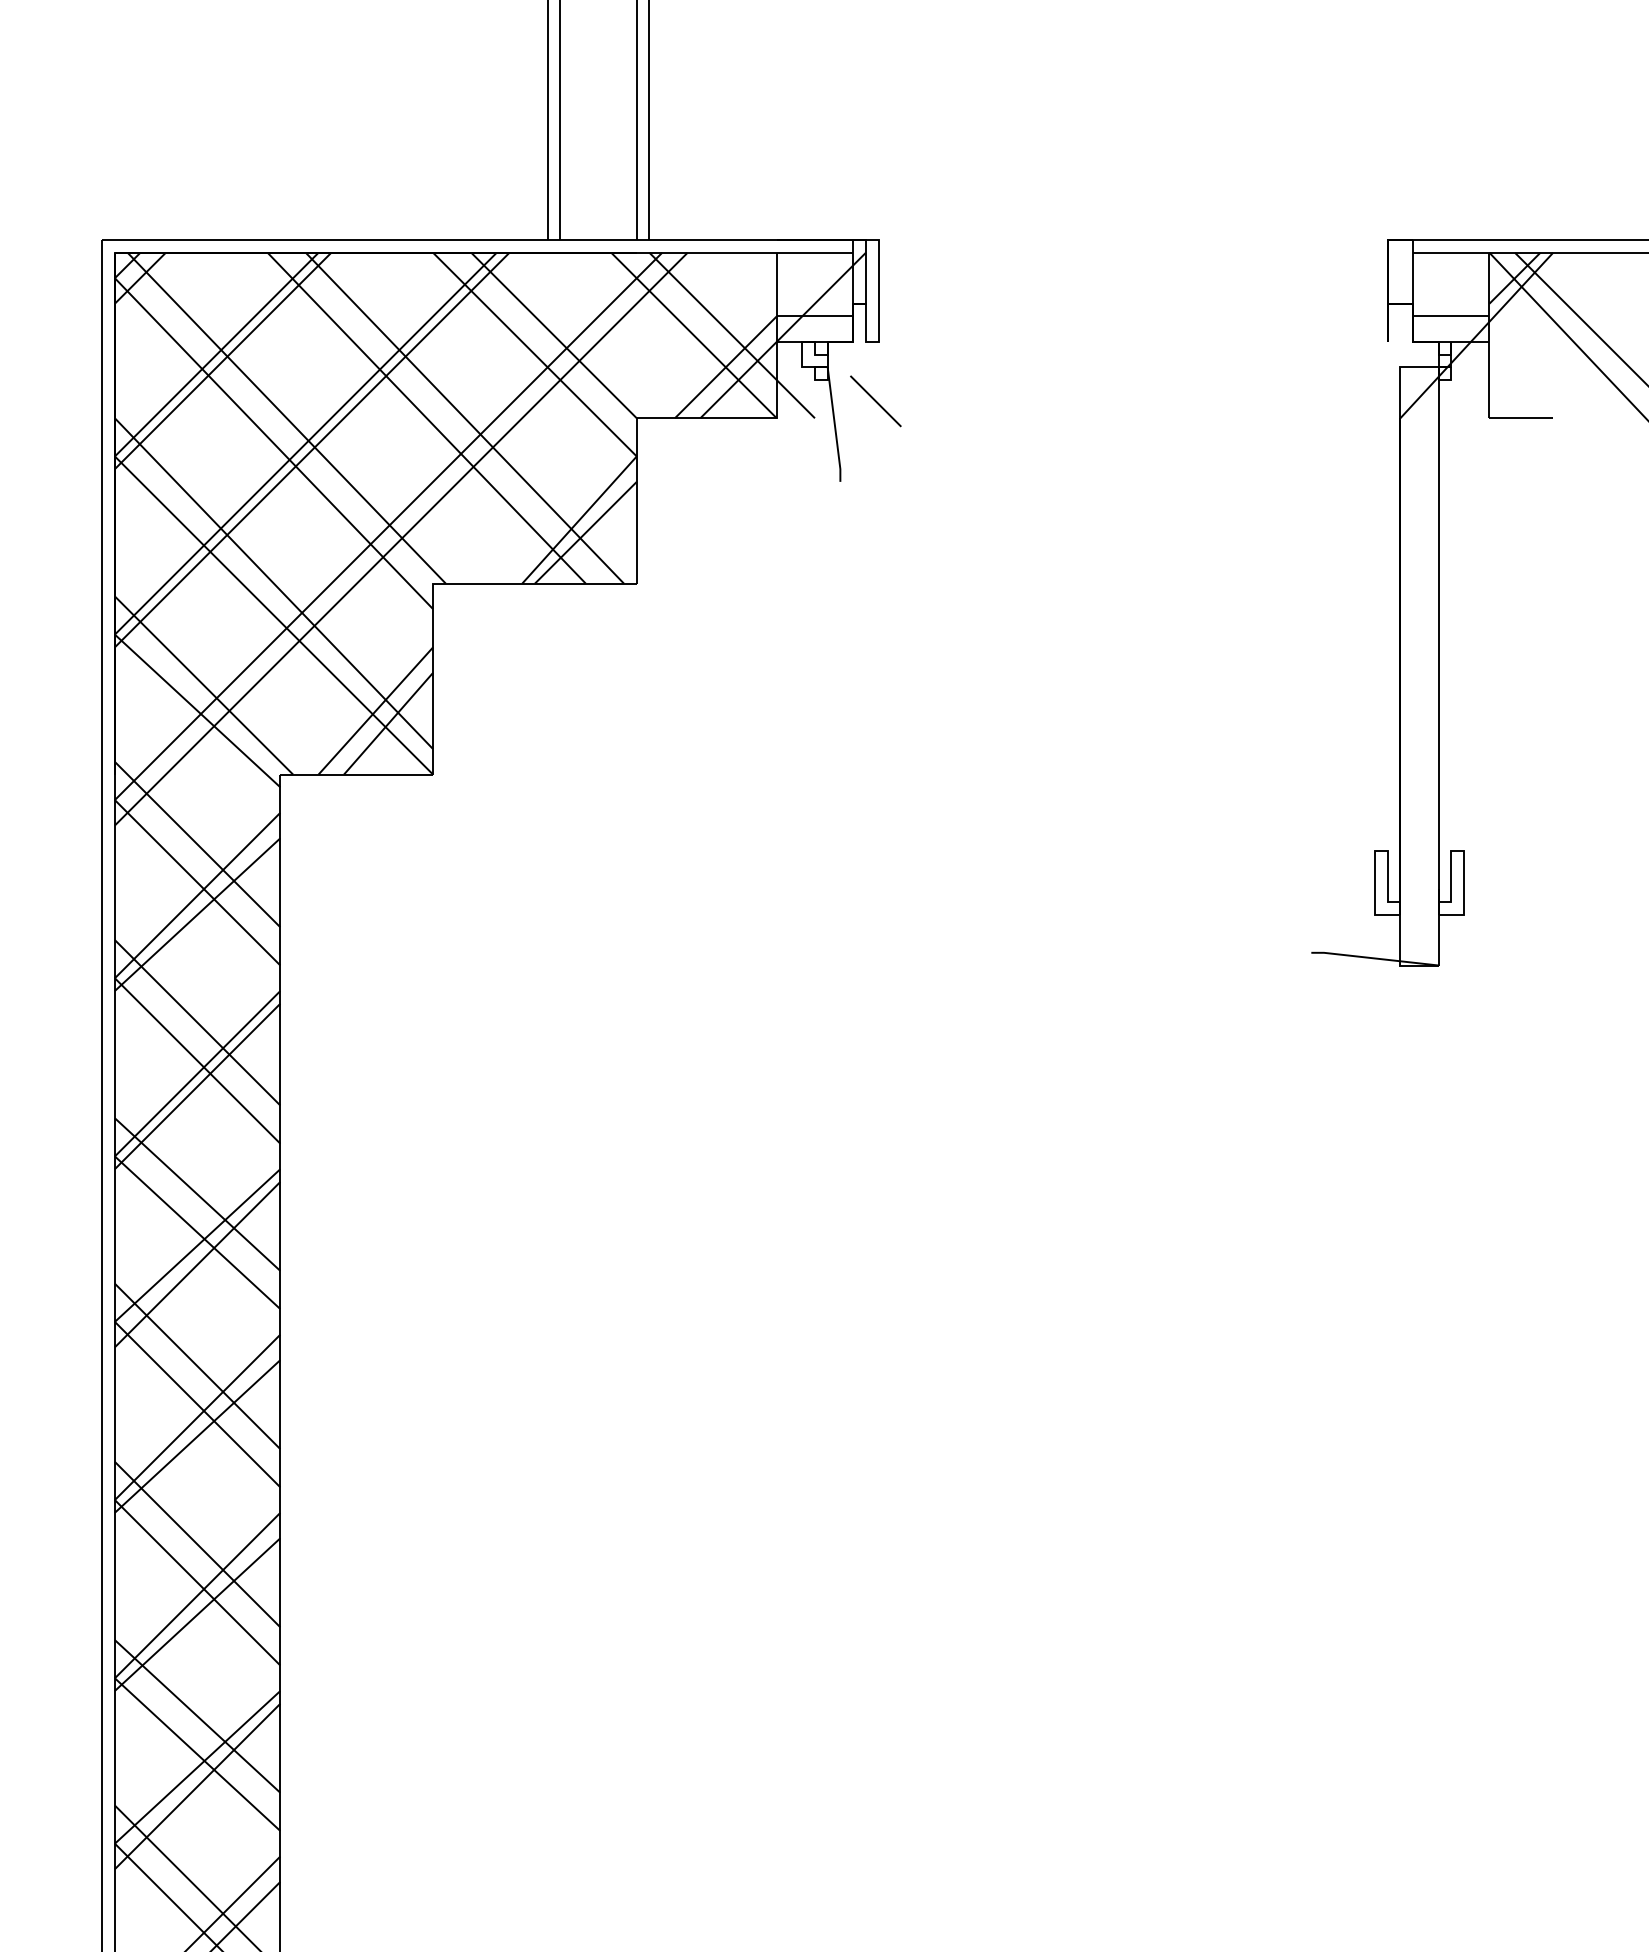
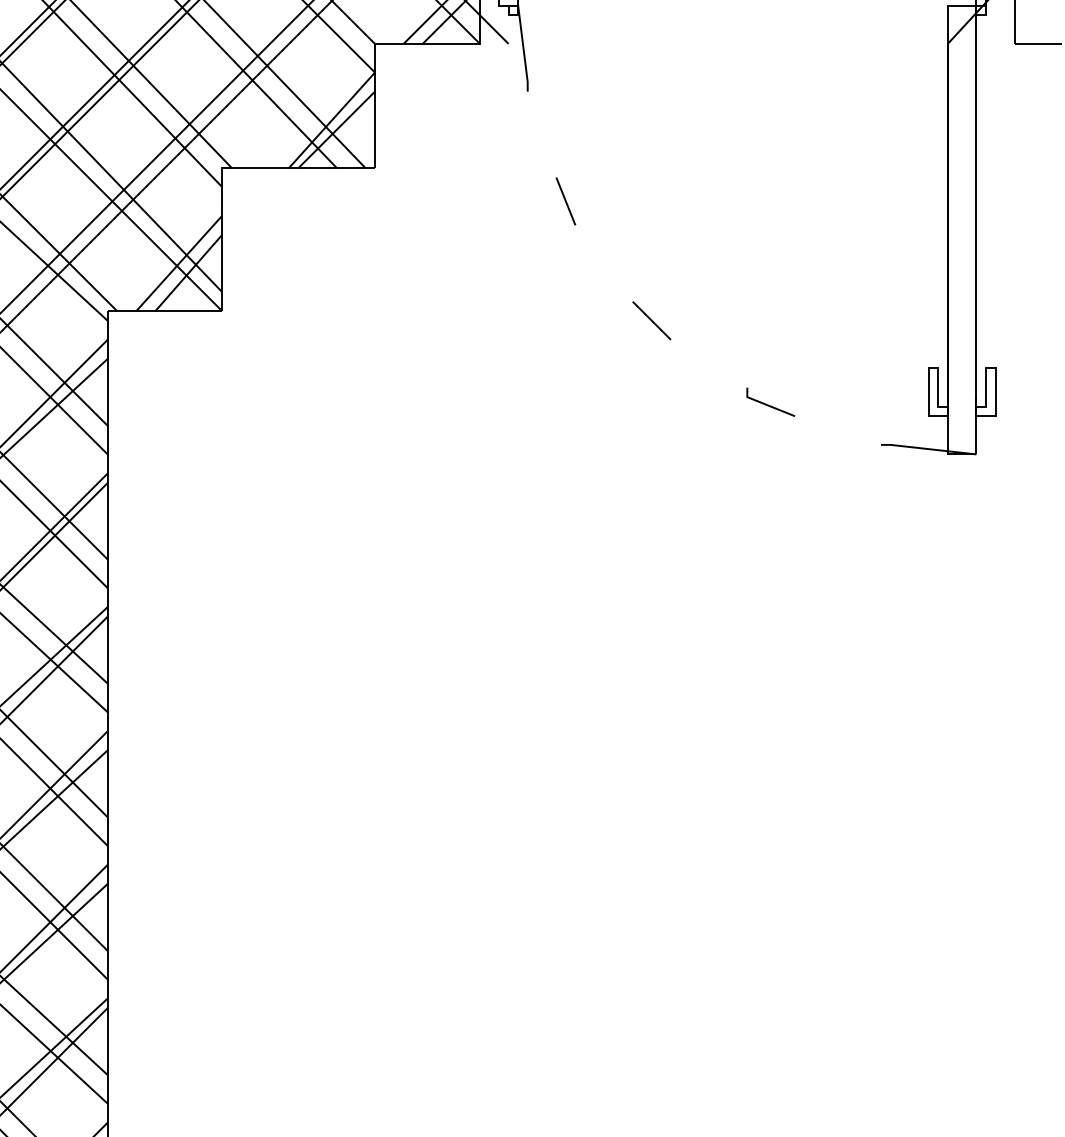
line: (875, 401) -> (651, 320), moved
line: (891, 628) -> (566, 201), added
line: (1162, 899) -> (769, 404), added

